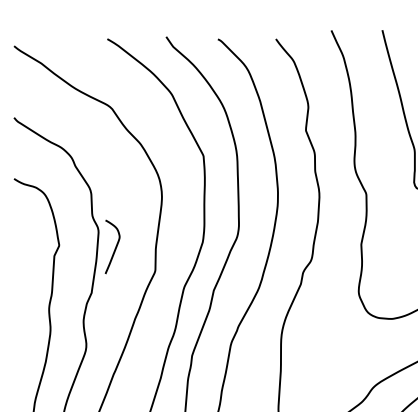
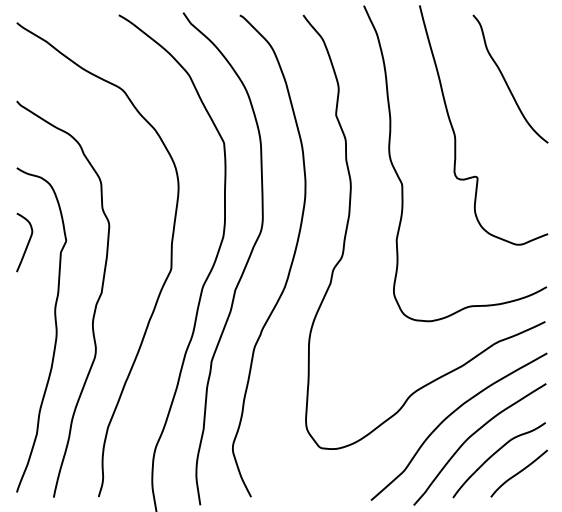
curve: (115, 246) -> (27, 242), moved

